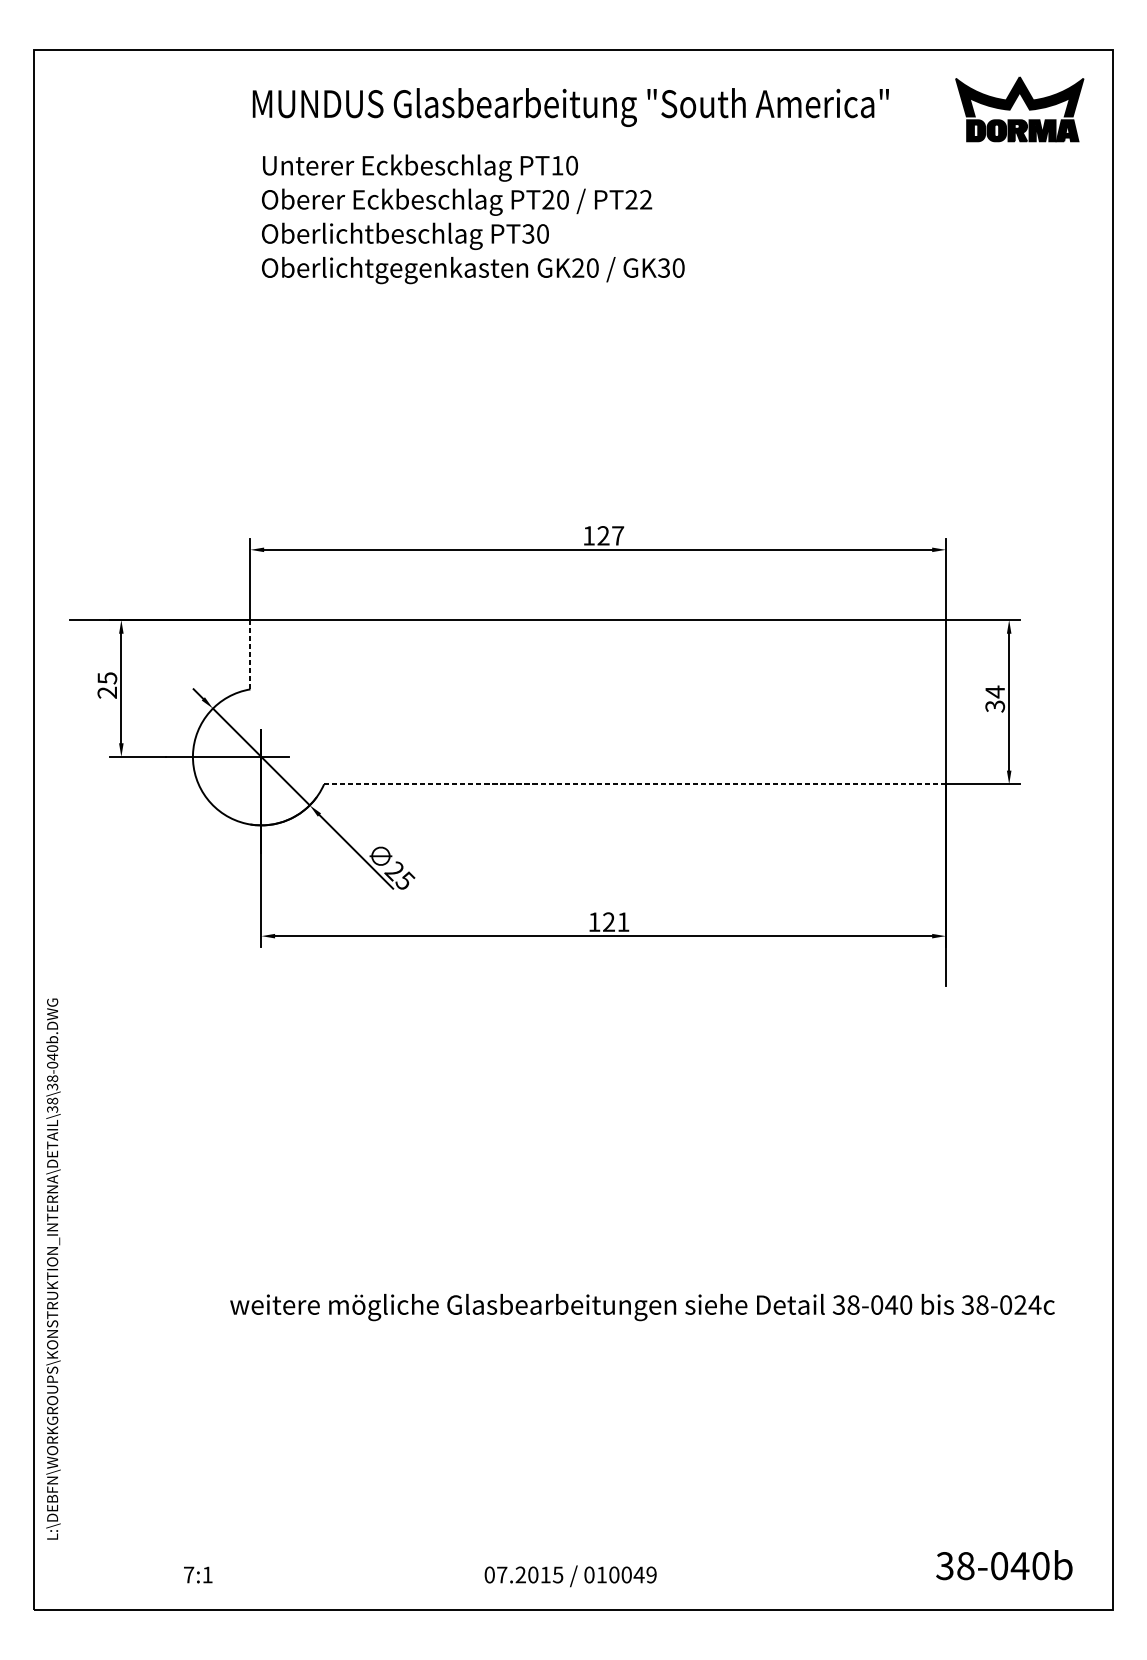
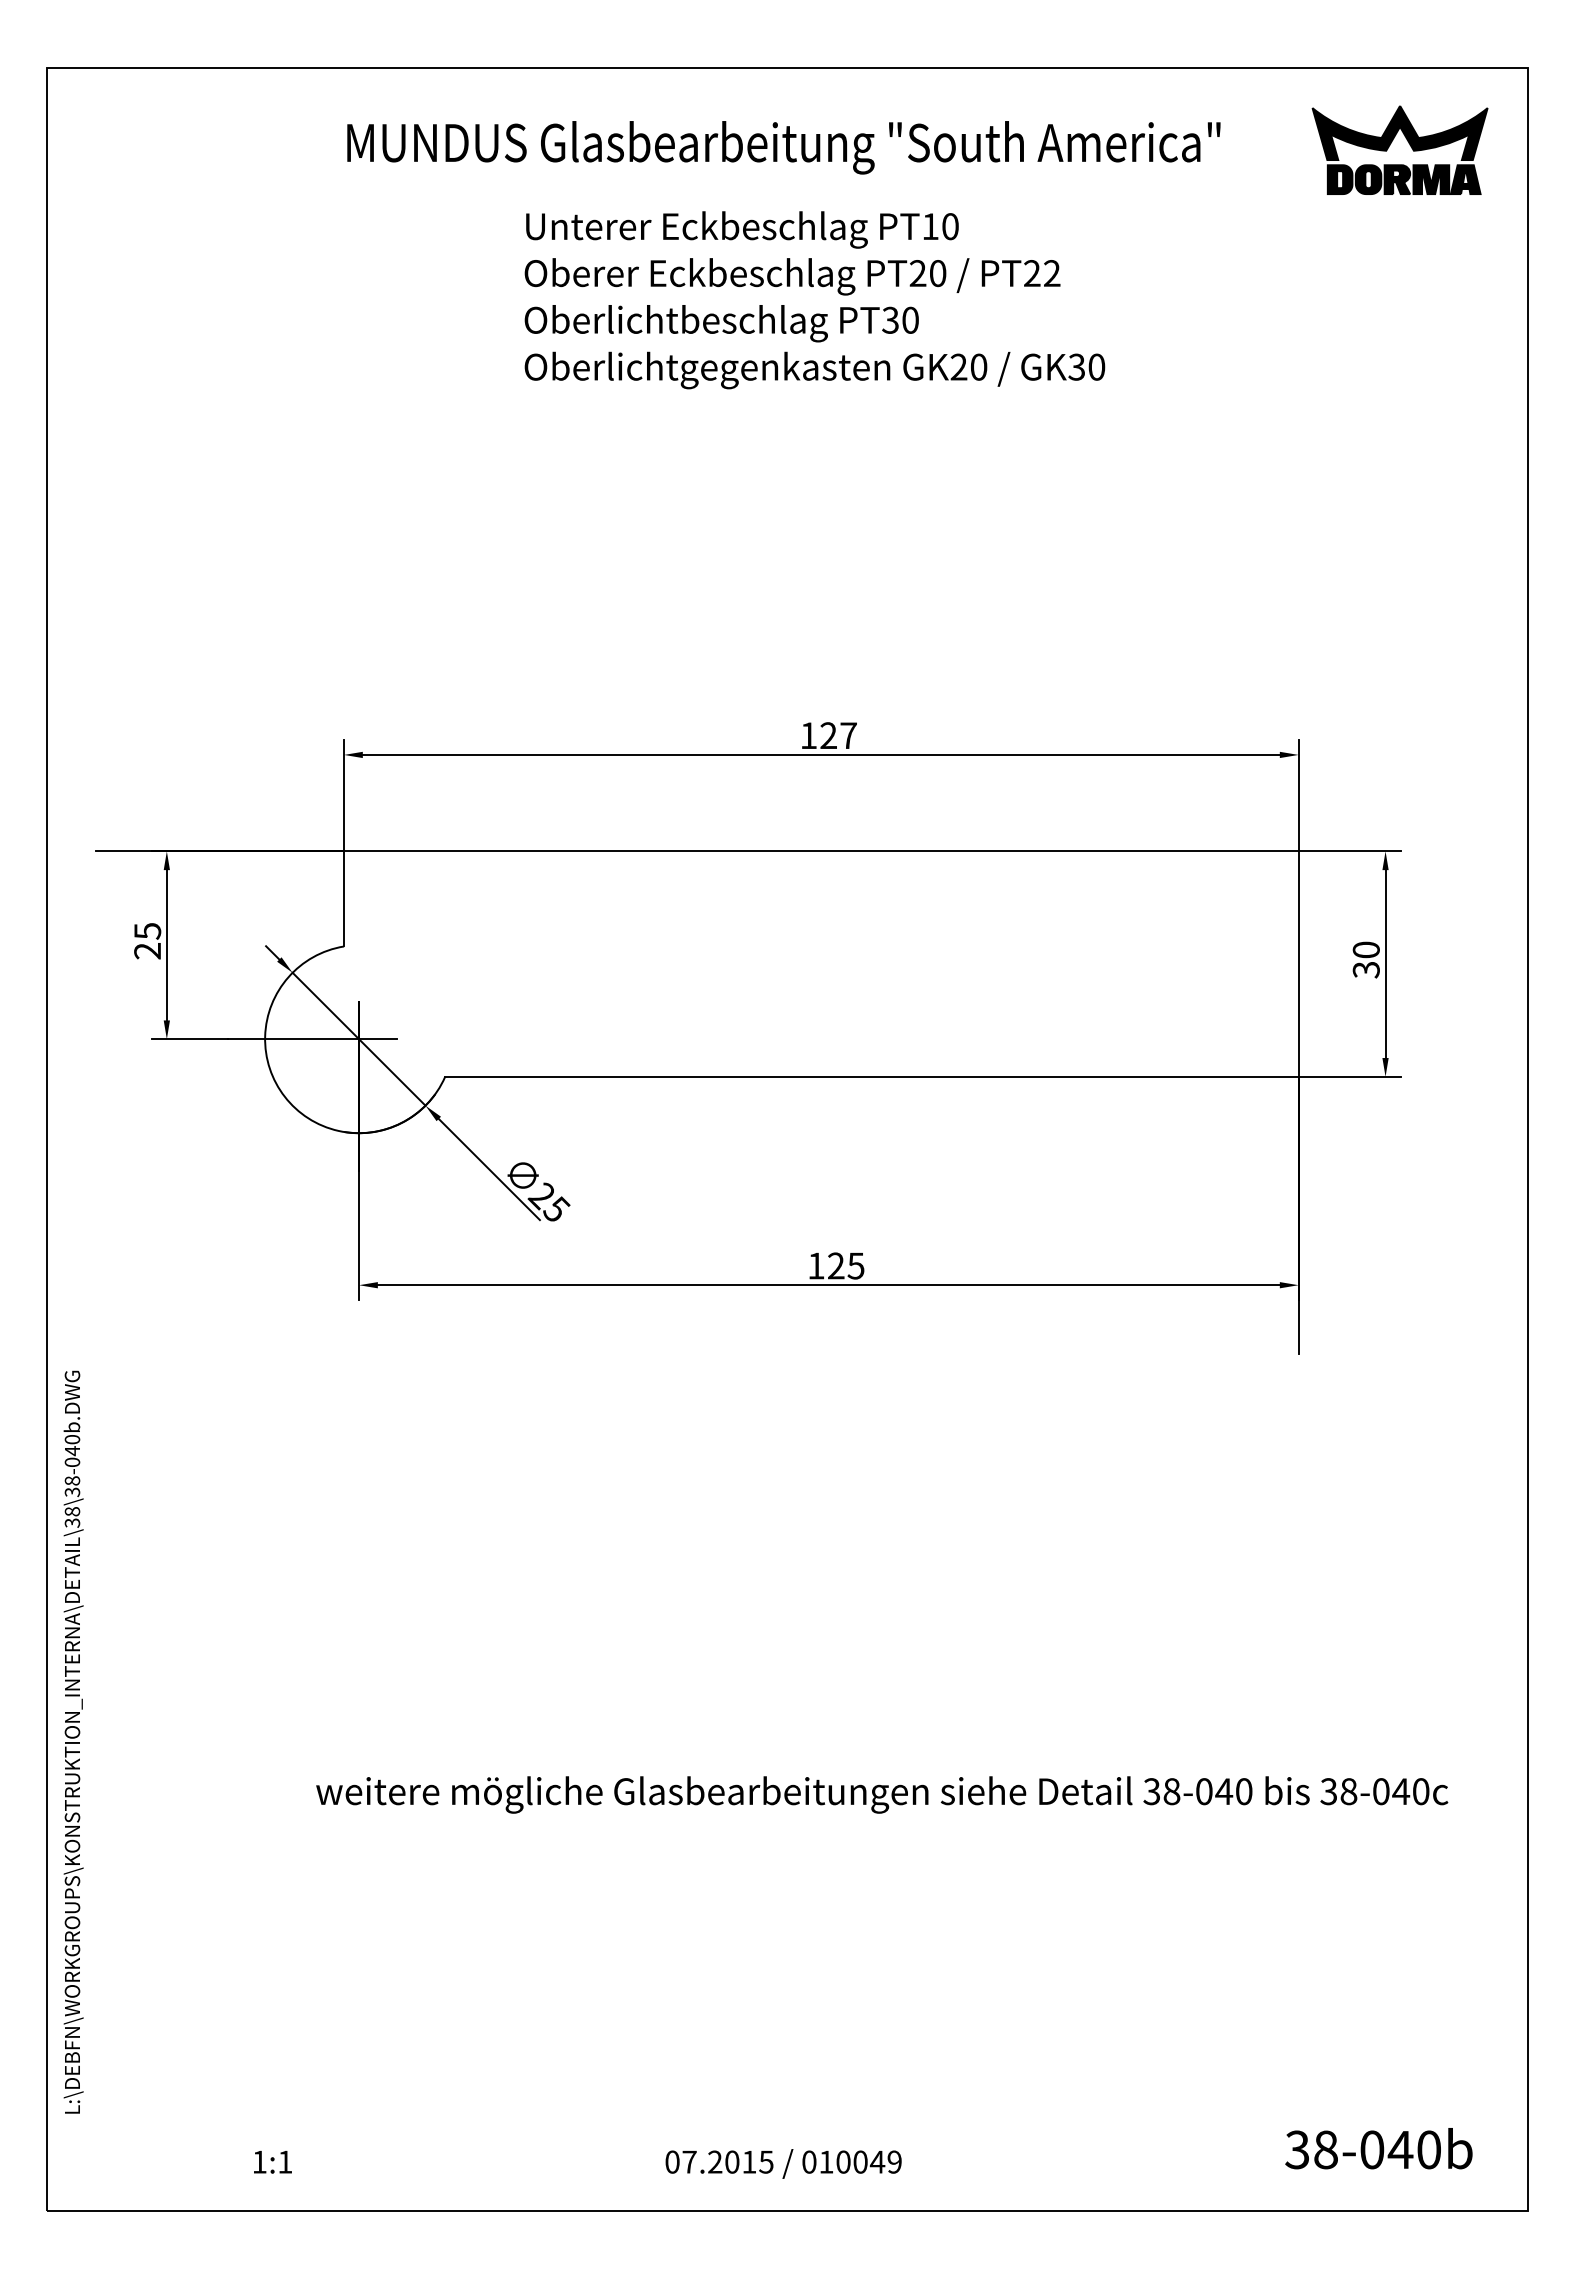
text: (472, 219) -> (814, 300), moved
line: (250, 654) -> (344, 898), dashed -> solid
text: (994, 692) -> (1365, 950), 34 -> 30
line: (634, 784) -> (871, 1076), dashed -> solid
text: (623, 921) -> (855, 1265), 121 -> 125
text: (1027, 1304) -> (1410, 1791), 38-024c -> 38-040c
text: (188, 1574) -> (259, 2161), 7:1 -> 1:1

